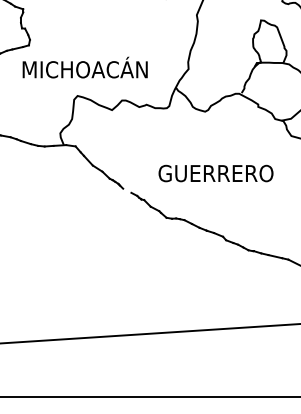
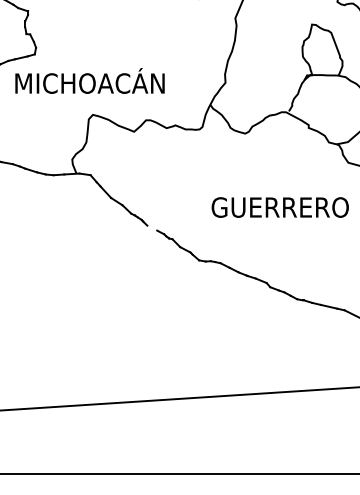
text: (84, 67) -> (89, 80), moved
text: (215, 173) -> (279, 207), moved

